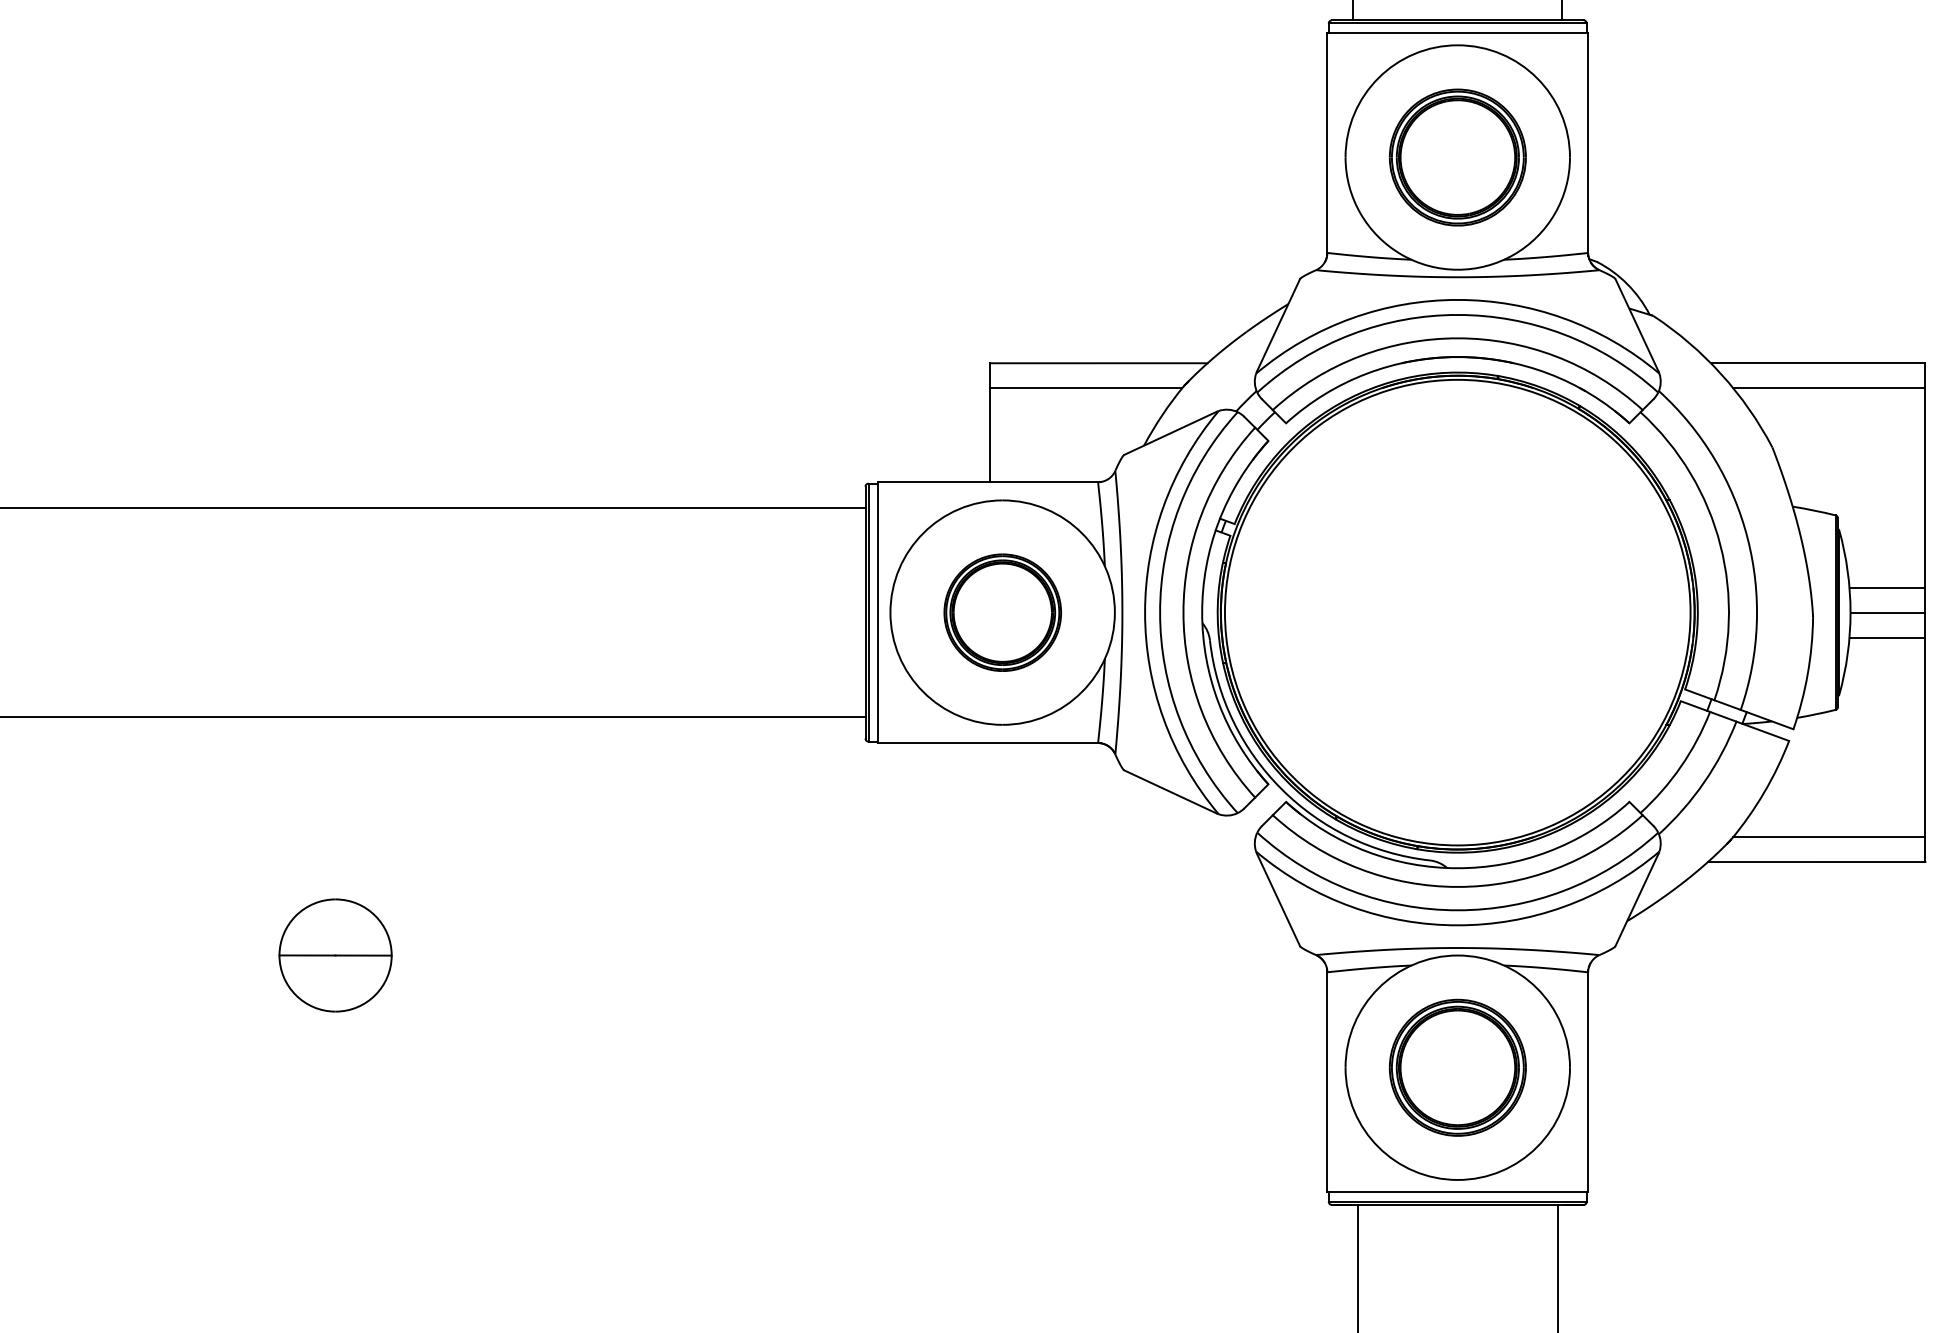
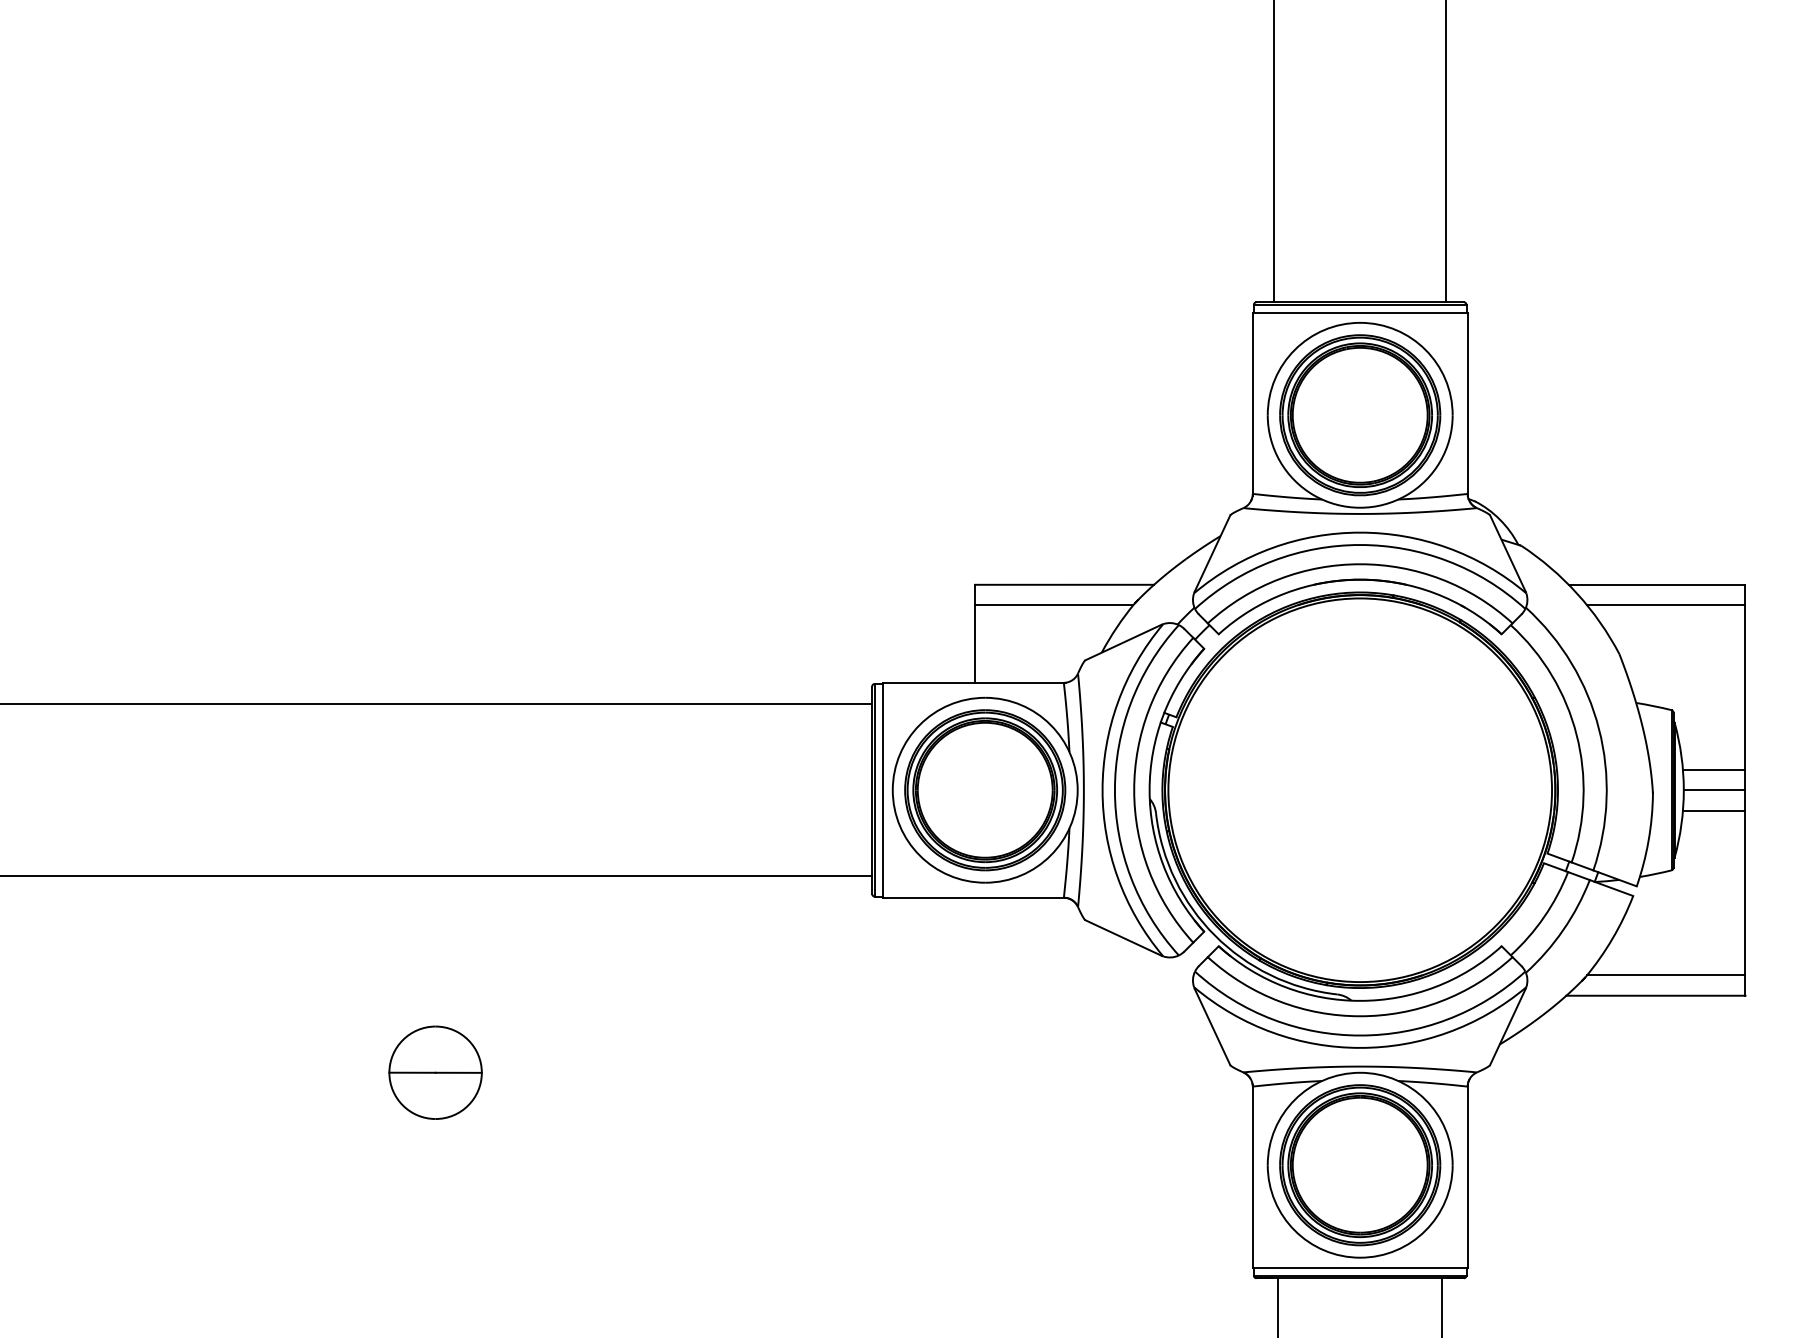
part: (1458, 157) -> (1360, 415), size x1.43
part: (1002, 612) -> (985, 790), size x1.67
part: (1458, 1068) -> (1360, 1165), size x1.43

